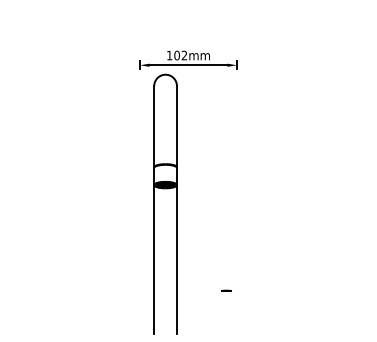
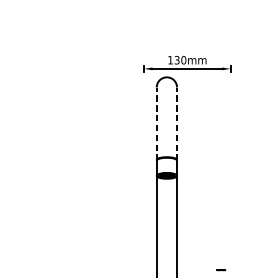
text: (180, 55) -> (180, 60), 102mm -> 130mm
line: (154, 127) -> (156, 124), solid -> dashed
line: (176, 127) -> (176, 124), solid -> dashed

